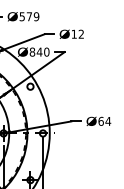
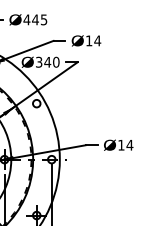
text: (29, 16) -> (35, 19), 579 -> 445
text: (81, 33) -> (97, 40), 12 -> 14
text: (31, 52) -> (38, 62), 840 -> 340
text: (101, 120) -> (121, 144), 64 -> 14

